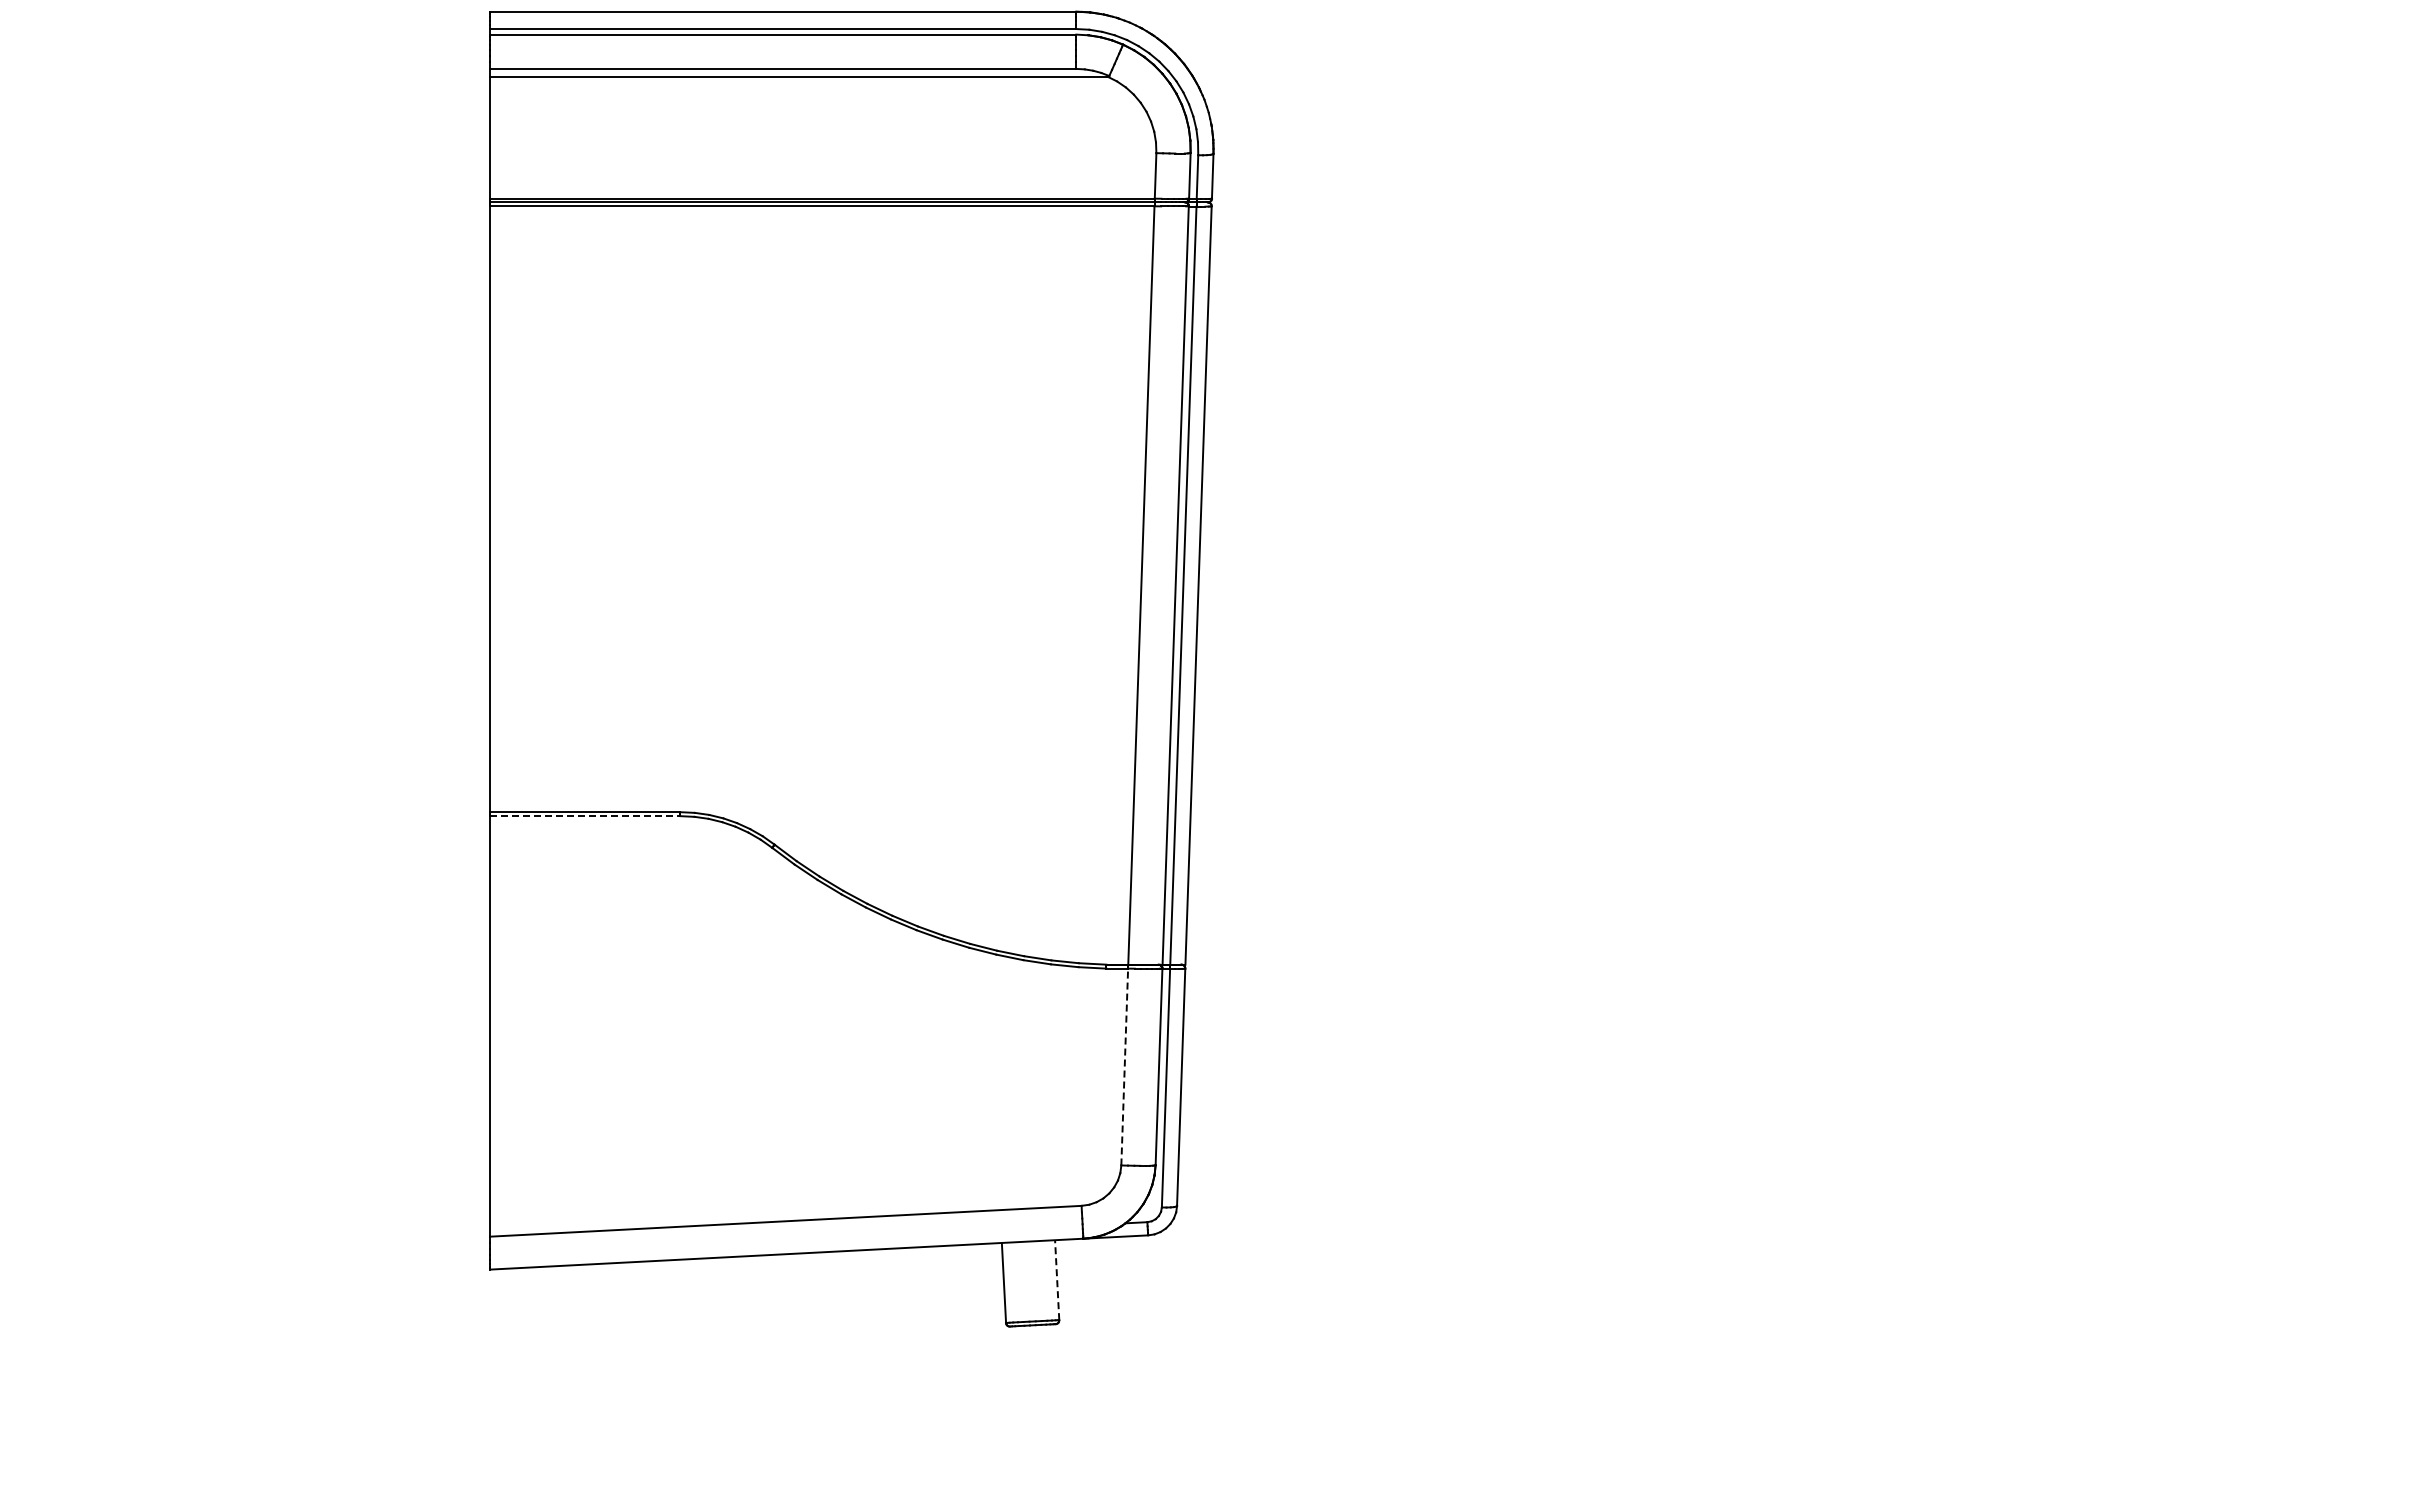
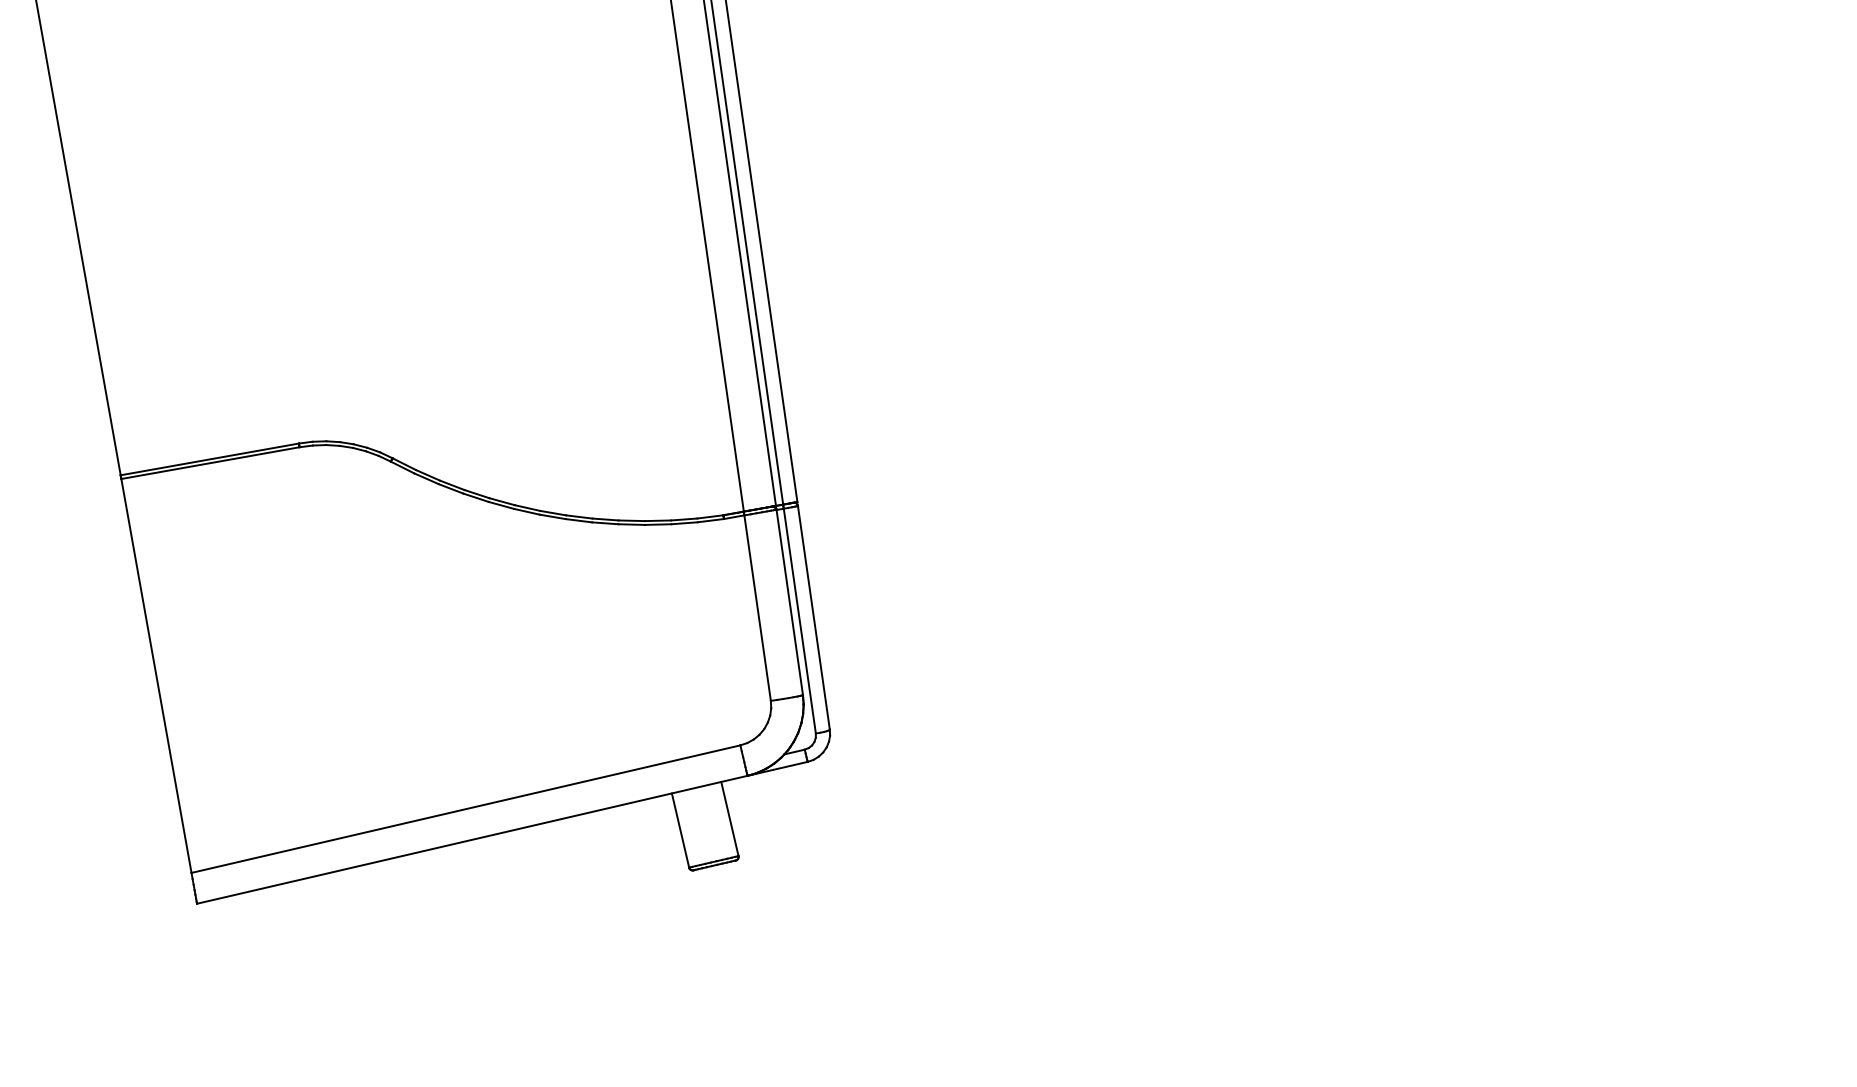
line: (585, 816) -> (210, 463), dashed -> solid
line: (1124, 1066) -> (757, 607), dashed -> solid
line: (1057, 1279) -> (730, 818), dashed -> solid

